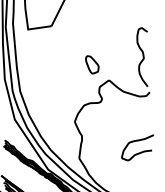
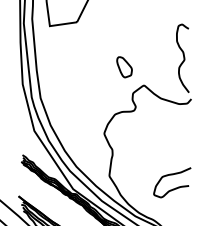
curve: (140, 151) -> (175, 187), moved

